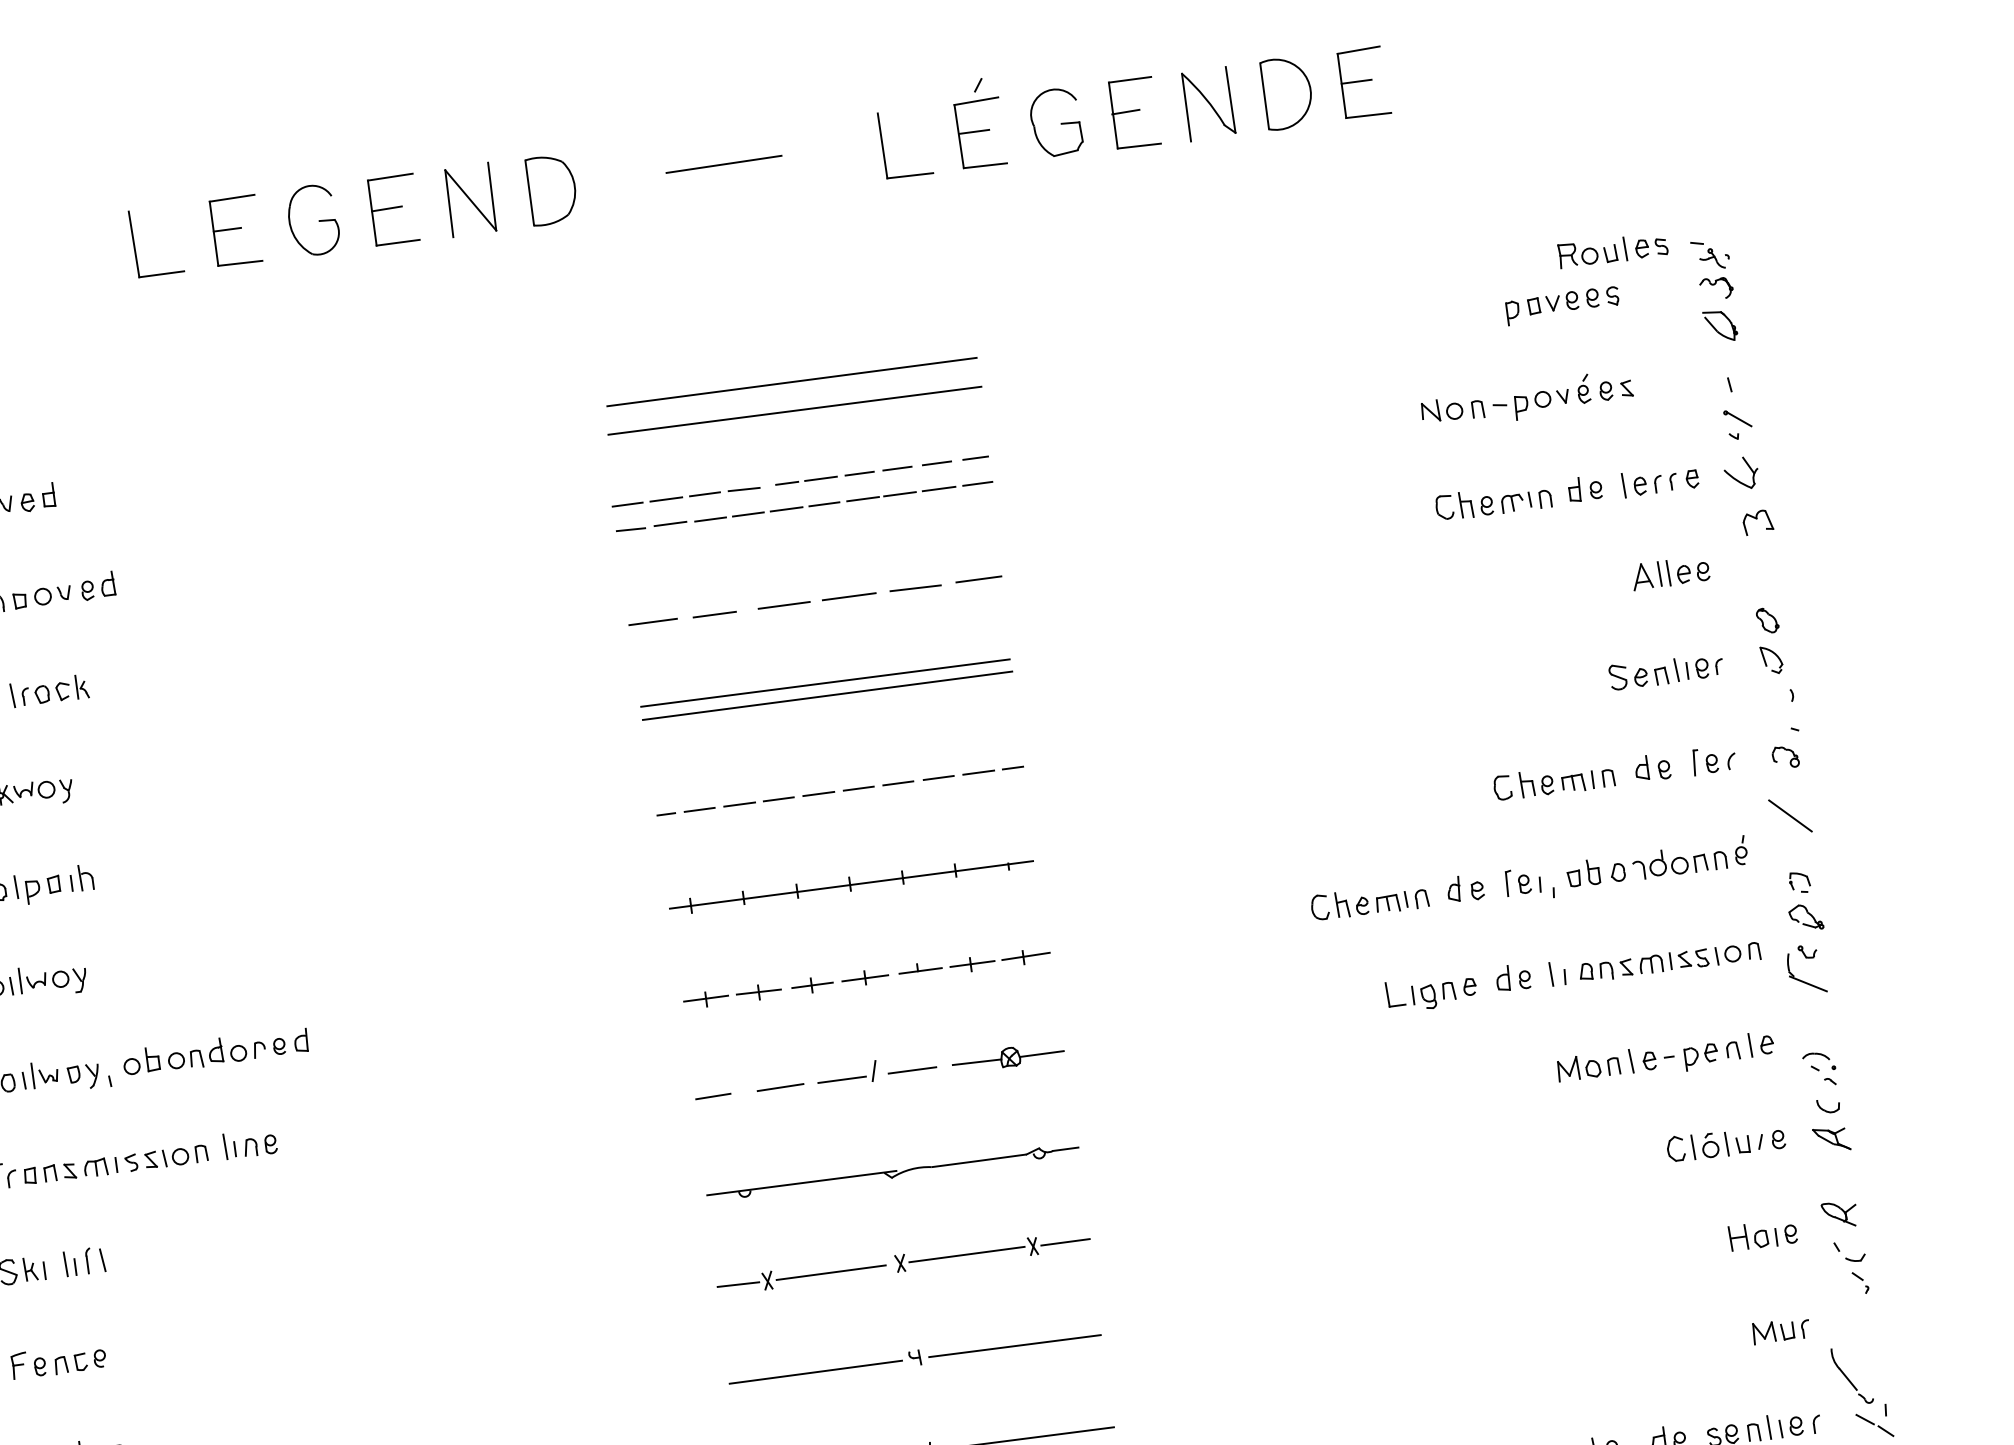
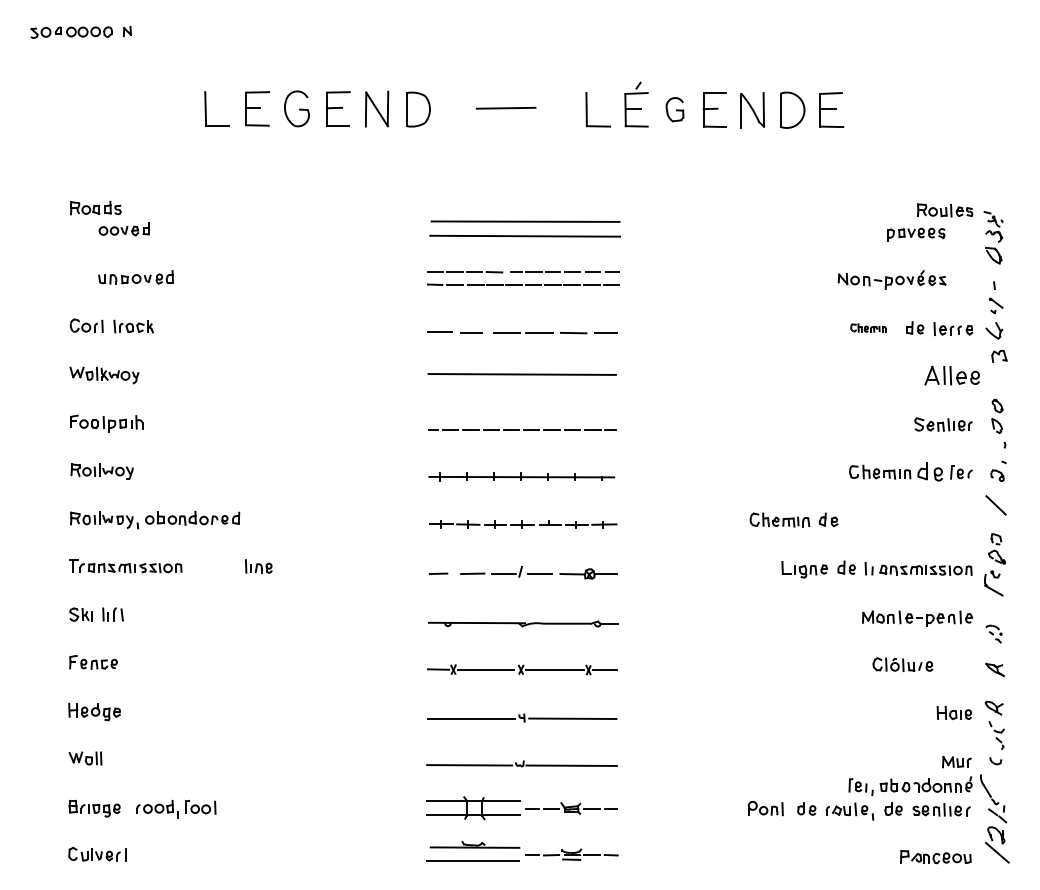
part: (1055, 122) -> (674, 109), size x0.7
part: (1493, 500) -> (868, 327), size x0.6
part: (1670, 572) -> (952, 375), size x1.4
line: (827, 694) -> (522, 380), removed
part: (1653, 768) -> (930, 472), size x1.4
part: (1626, 870) -> (910, 786), moved
part: (1828, 1107) -> (995, 761), moved
part: (1725, 1142) -> (902, 664), moved
part: (249, 1143) -> (258, 566), moved

